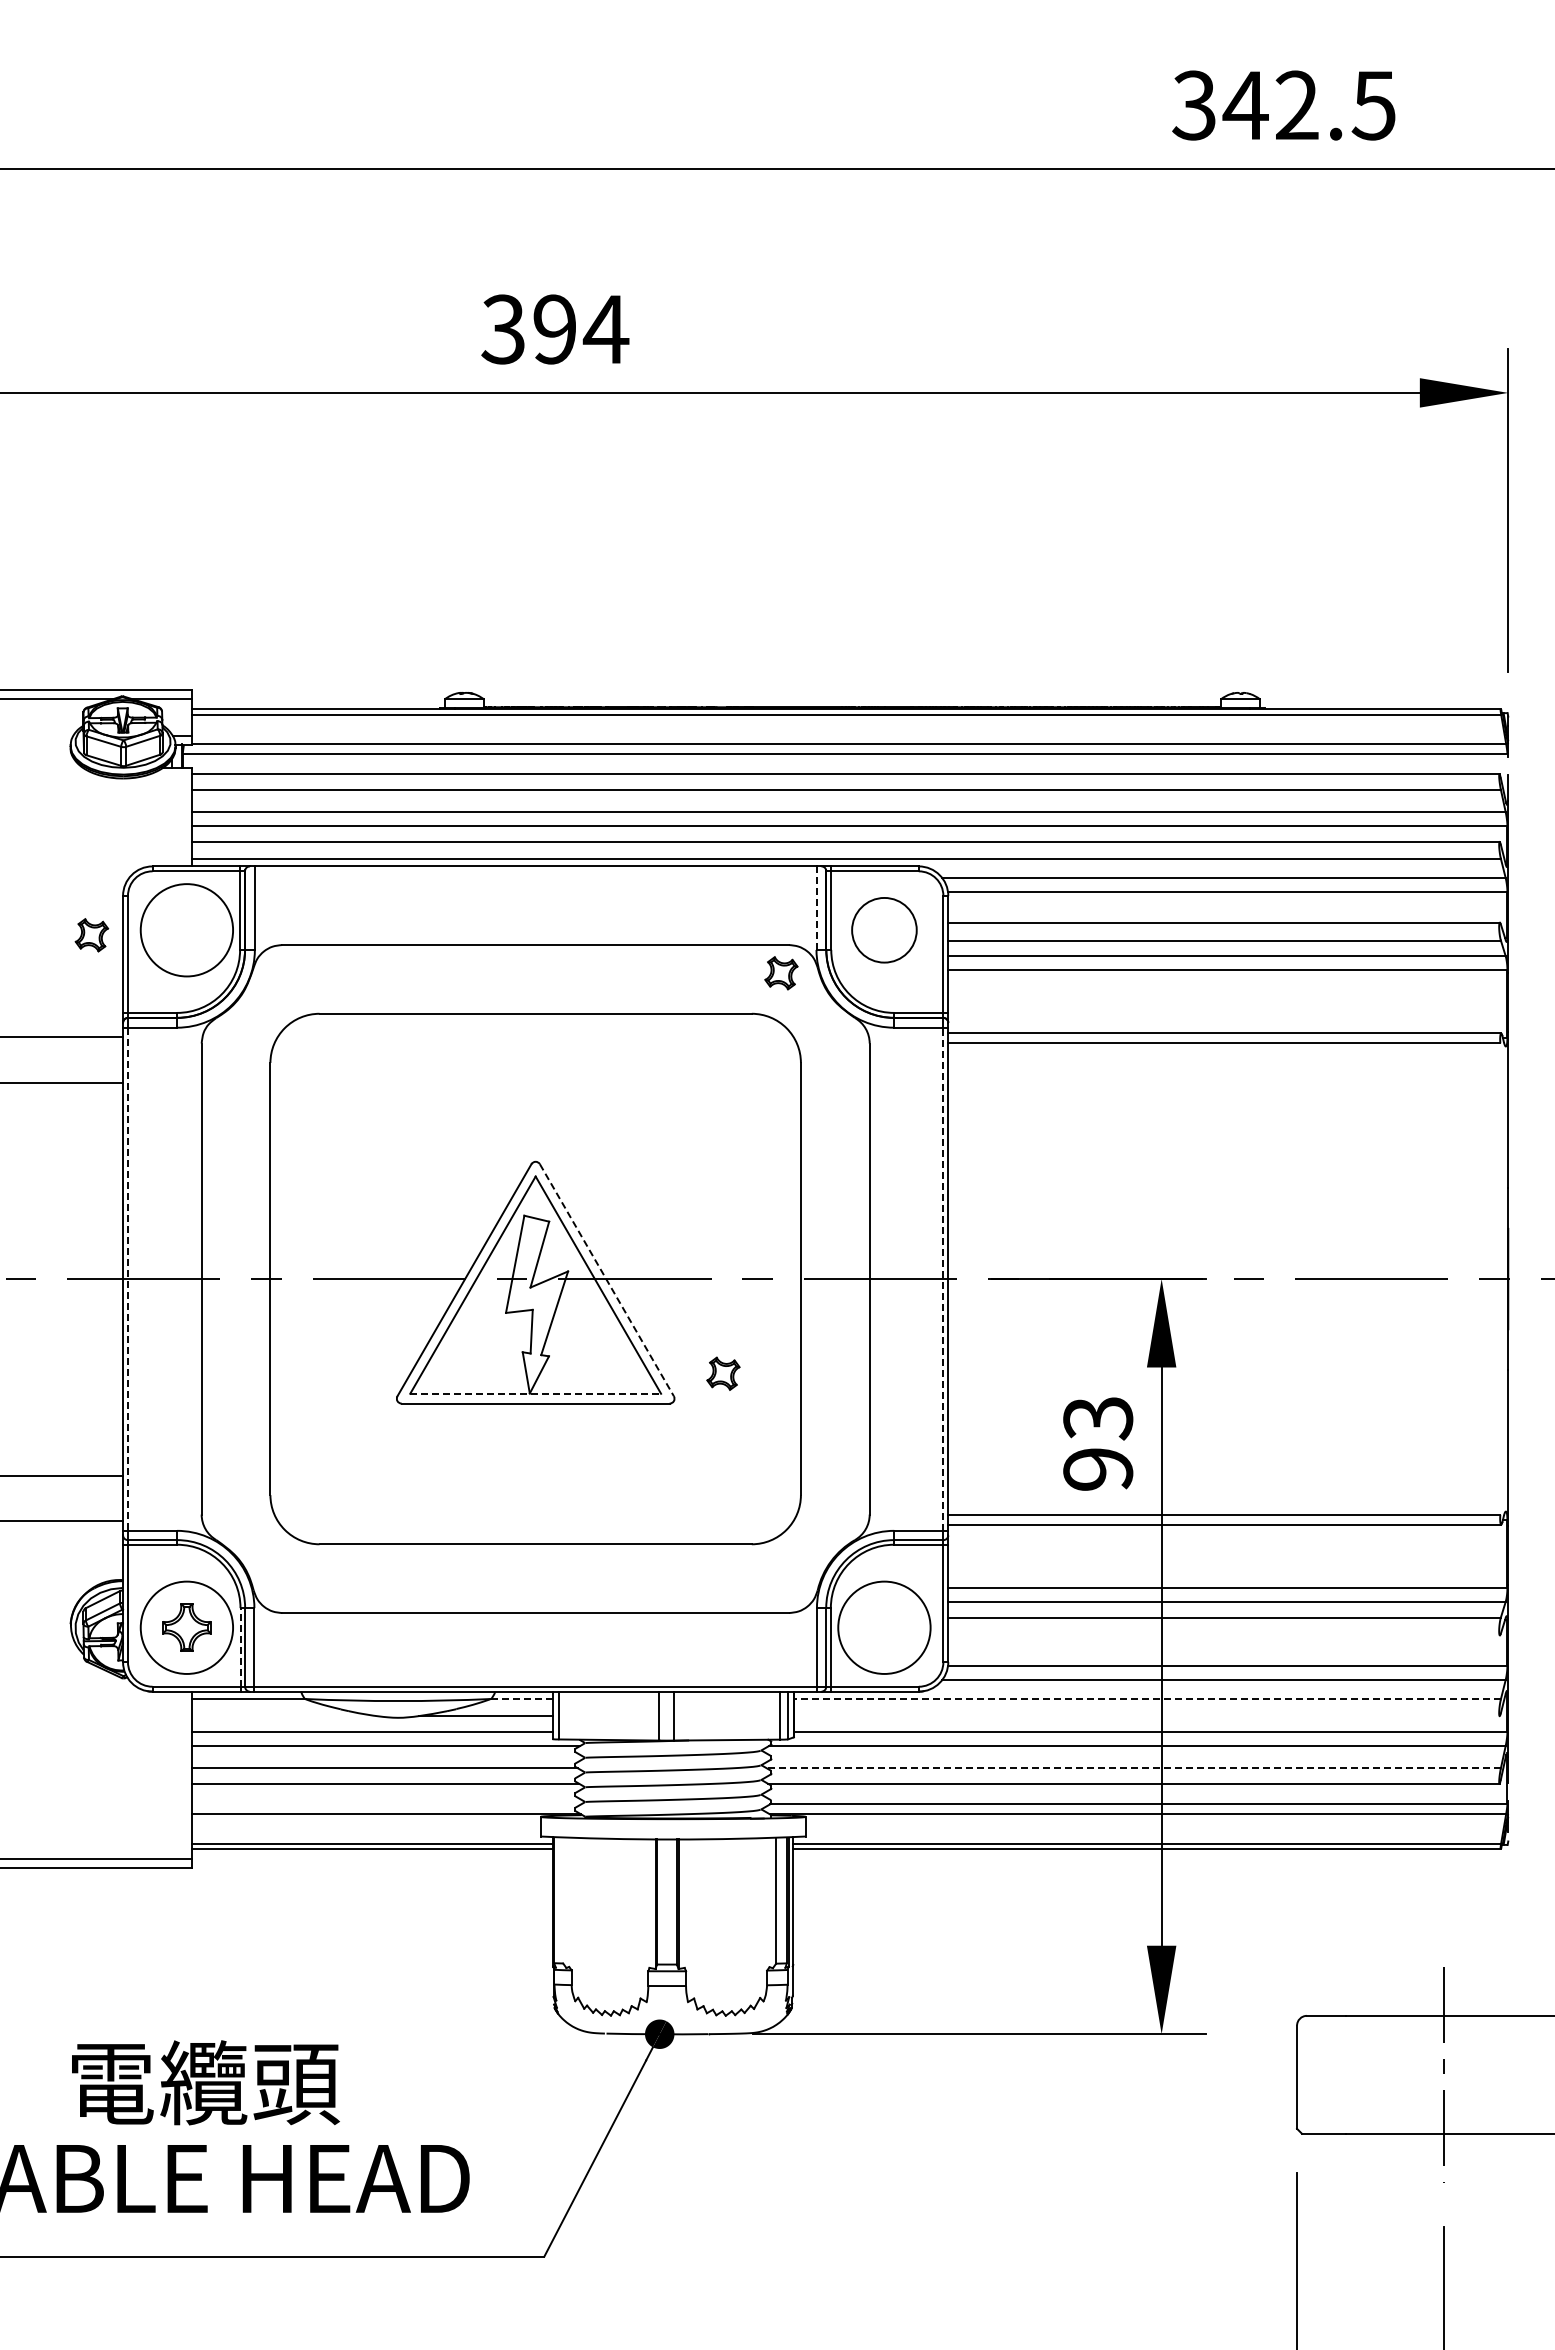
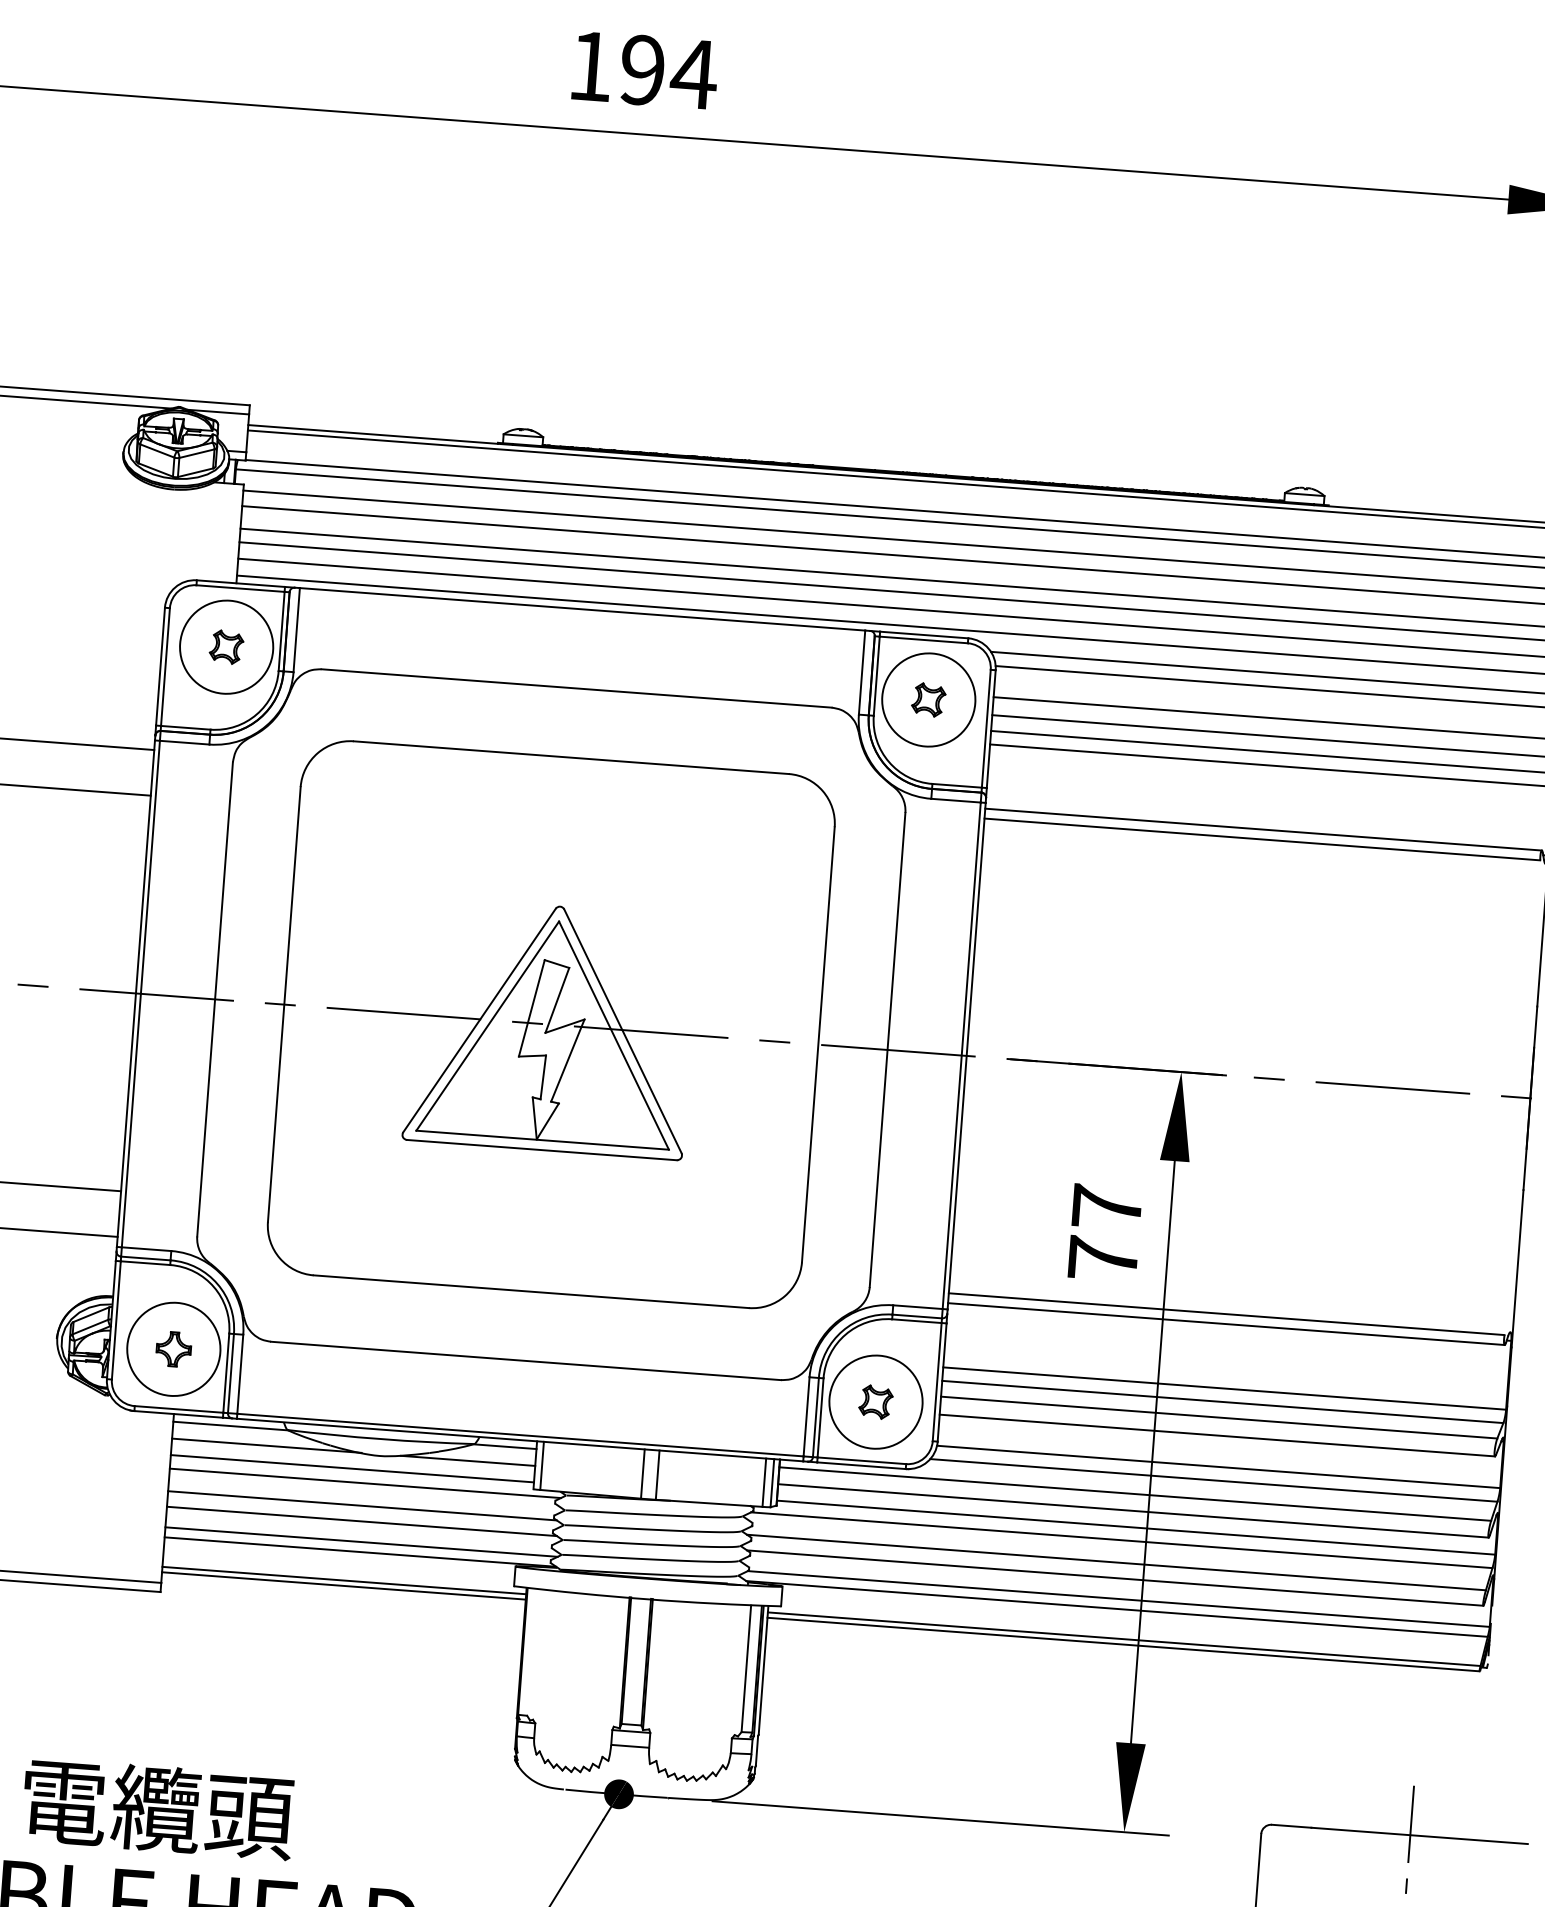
text: (502, 329) -> (589, 66), 394 -> 194
line: (816, 908) -> (862, 672), dashed -> solid
circle: (884, 930) -> (928, 700), size x1.43
part: (91, 935) -> (226, 647), moved
part: (781, 973) -> (928, 700), moved
line: (127, 1279) -> (140, 994), dashed -> solid
line: (943, 1279) -> (961, 1056), dashed -> solid
line: (606, 1280) -> (622, 1031), dashed -> solid
part: (723, 1373) -> (876, 1401), moved
line: (536, 1393) -> (543, 1139), dashed -> solid
text: (1098, 1443) -> (1105, 1232), 93 -> 77
part: (186, 1627) -> (173, 1349), size x0.71
line: (1223, 1635) -> (1216, 1435), added
line: (240, 1646) -> (226, 1372), dashed -> solid
line: (521, 1699) -> (505, 1446), dashed -> solid
line: (1147, 1699) -> (1135, 1494), dashed -> solid
line: (285, 1716) -> (266, 1446), added
line: (1146, 1716) -> (1133, 1511), added
line: (1133, 1768) -> (1116, 1562), dashed -> solid
line: (386, 1804) -> (361, 1542), added

